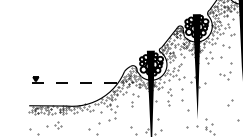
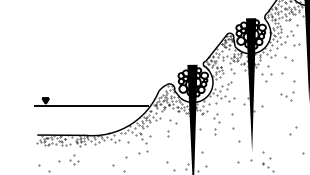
line: (70, 83) -> (90, 106), dashed -> solid

